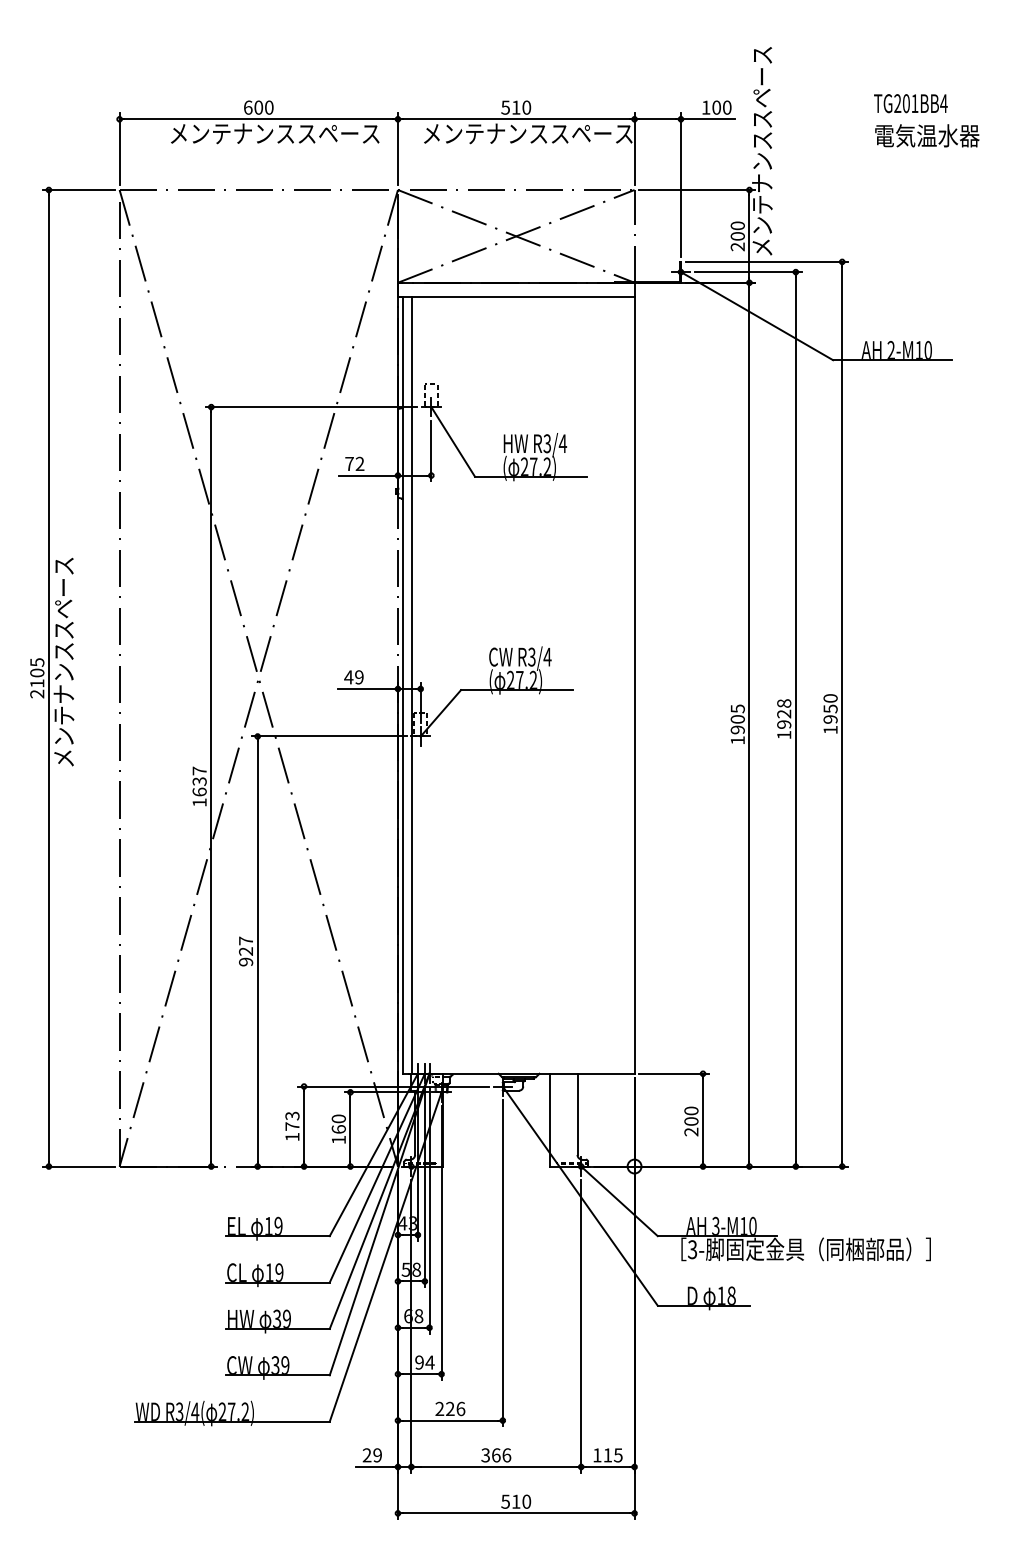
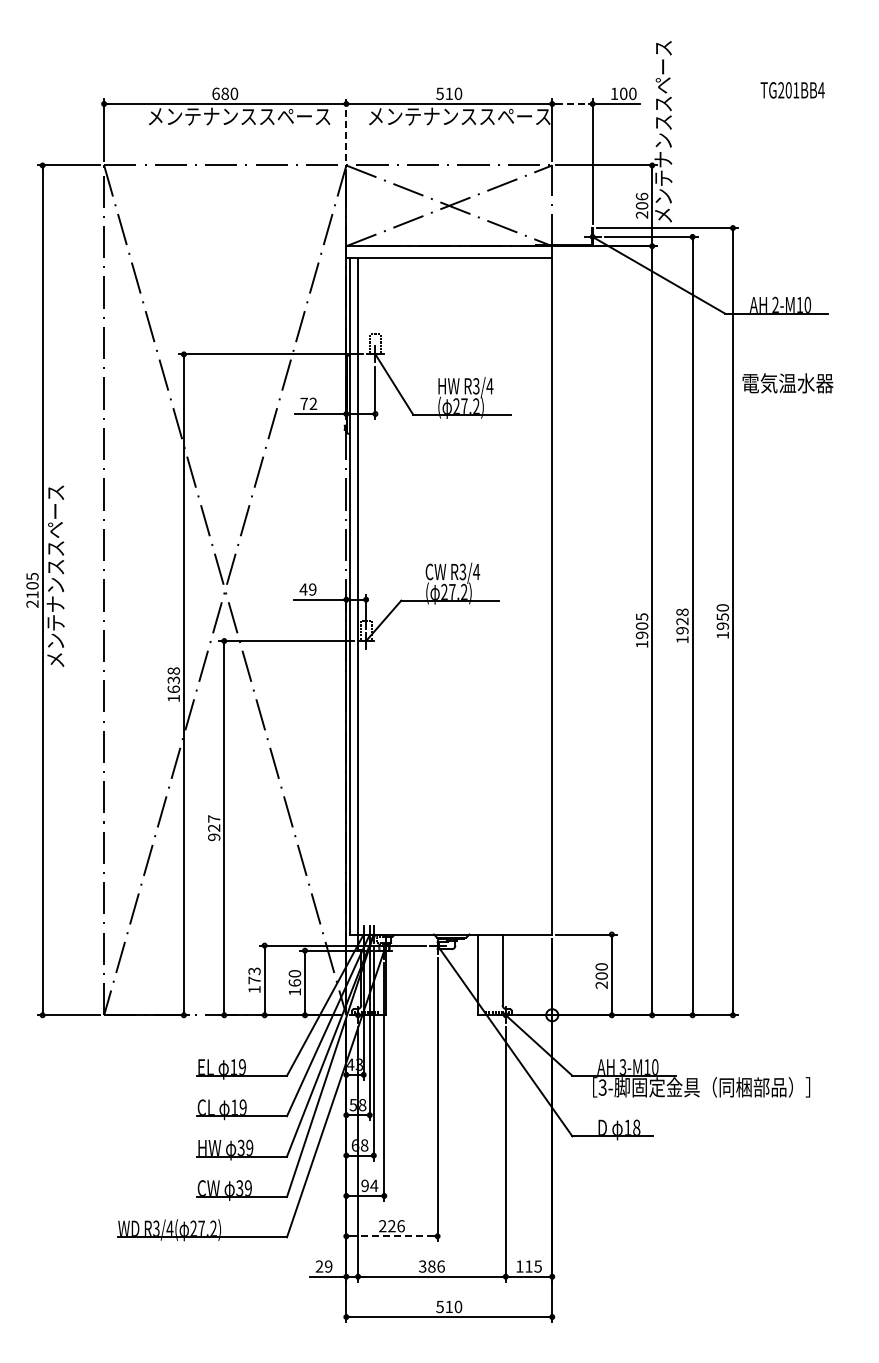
text: (257, 107) -> (224, 93), 600 -> 680
line: (657, 118) -> (572, 103), solid -> dashed
text: (926, 136) -> (787, 383), moved
line: (398, 148) -> (346, 129), solid -> dashed
text: (738, 225) -> (642, 196), 200 -> 206
text: (199, 770) -> (173, 670), 1637 -> 1638
line: (449, 1420) -> (391, 1236), solid -> dashed
text: (495, 1455) -> (431, 1266), 366 -> 386

